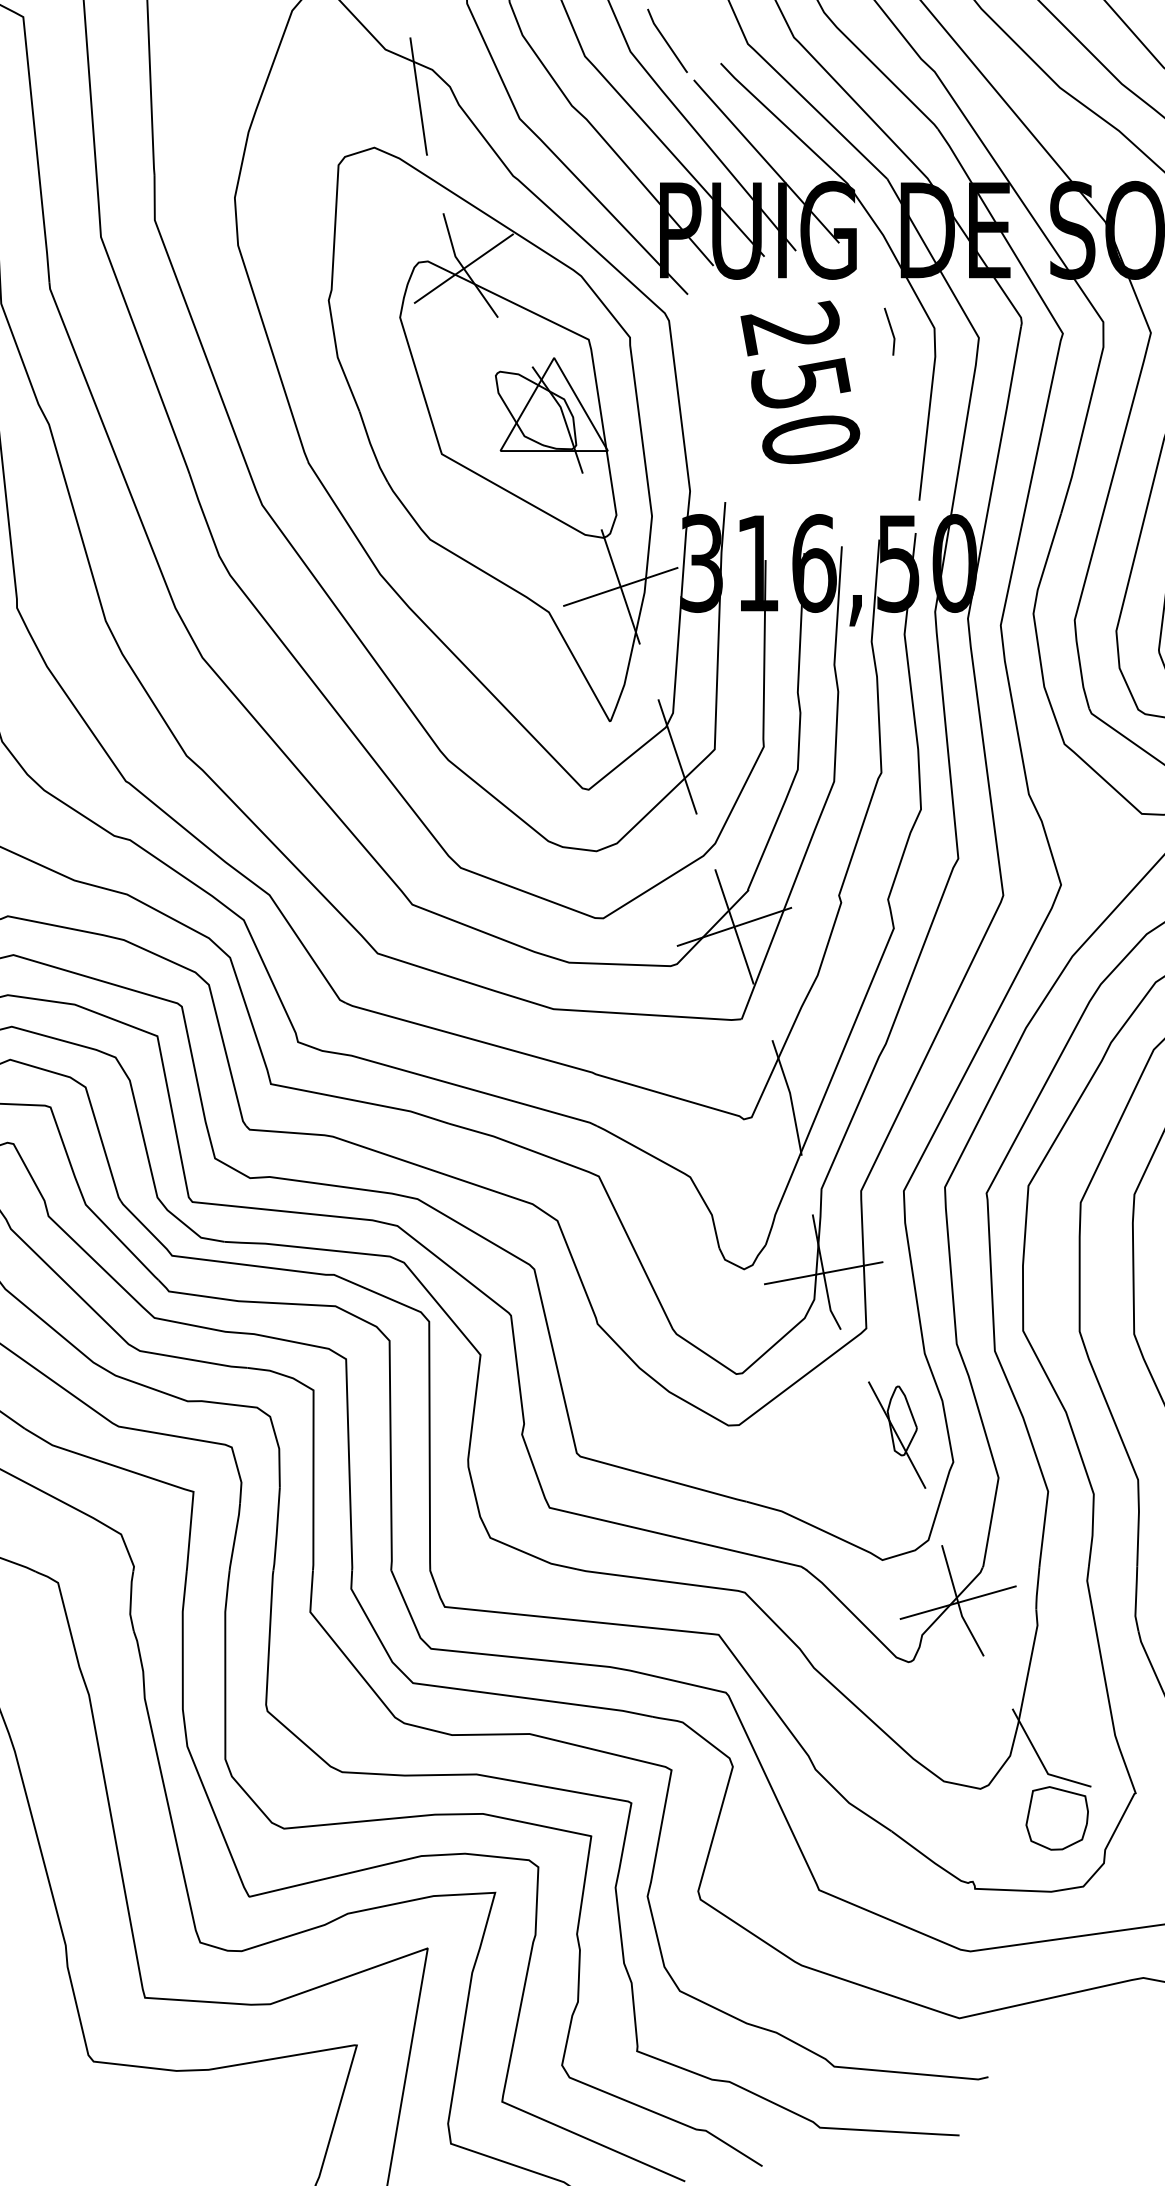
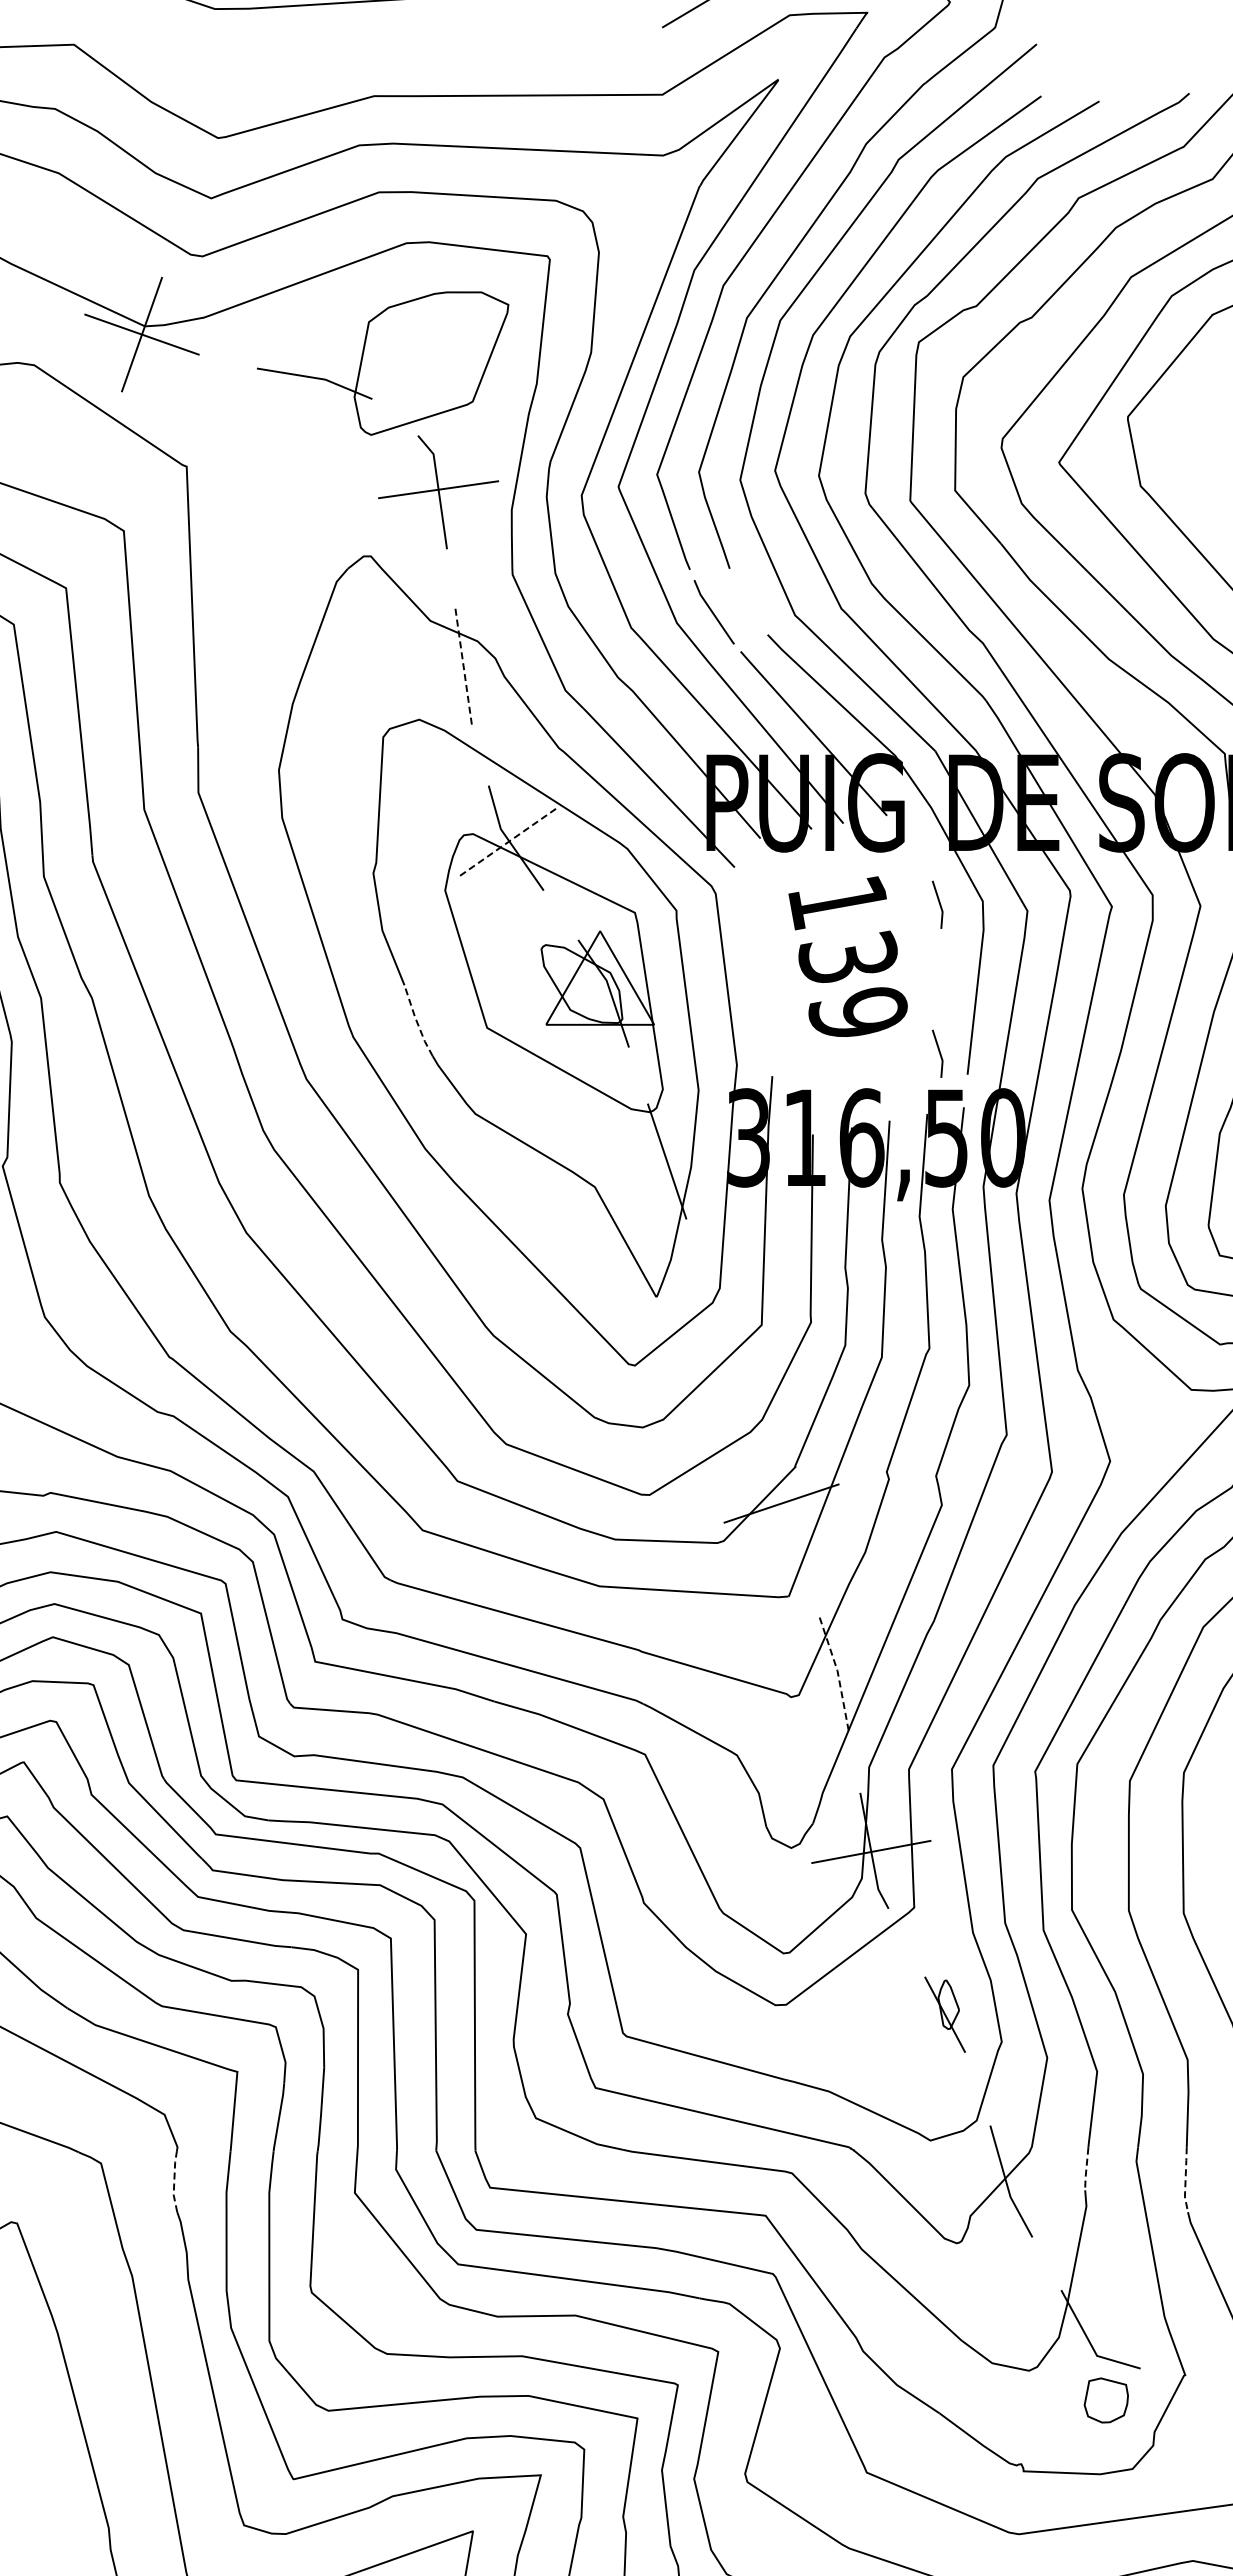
line: (418, 96) -> (463, 668), solid -> dashed
line: (464, 268) -> (509, 841), solid -> dashed
text: (800, 382) -> (847, 955), 250 -> 139
line: (371, 447) -> (416, 1021), solid -> dashed
line: (891, 479) -> (939, 1053), added
line: (621, 586) -> (667, 1161), removed
line: (677, 756) -> (724, 1332), removed
line: (734, 926) -> (781, 1503), removed
line: (791, 1096) -> (838, 1674), solid -> dashed
part: (896, 1434) -> (944, 2014), size x0.7
line: (1037, 1590) -> (1086, 2171), solid -> dashed
line: (1135, 1599) -> (1185, 2180), solid -> dashed
line: (131, 1601) -> (174, 2182), solid -> dashed
line: (958, 1602) -> (1006, 2183), removed
part: (1057, 1818) -> (1106, 2400), size x0.7

